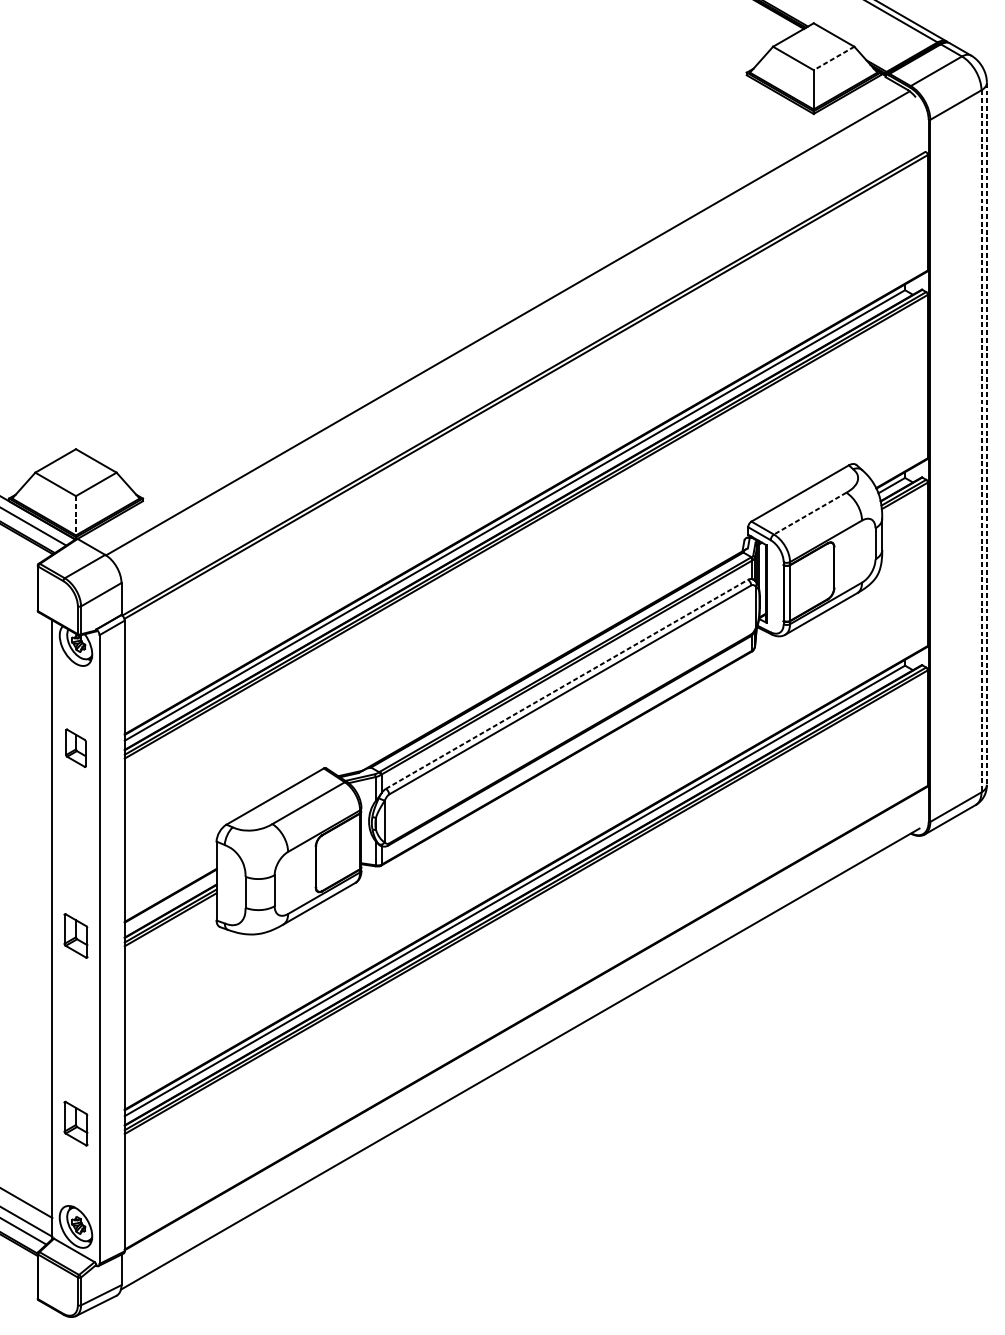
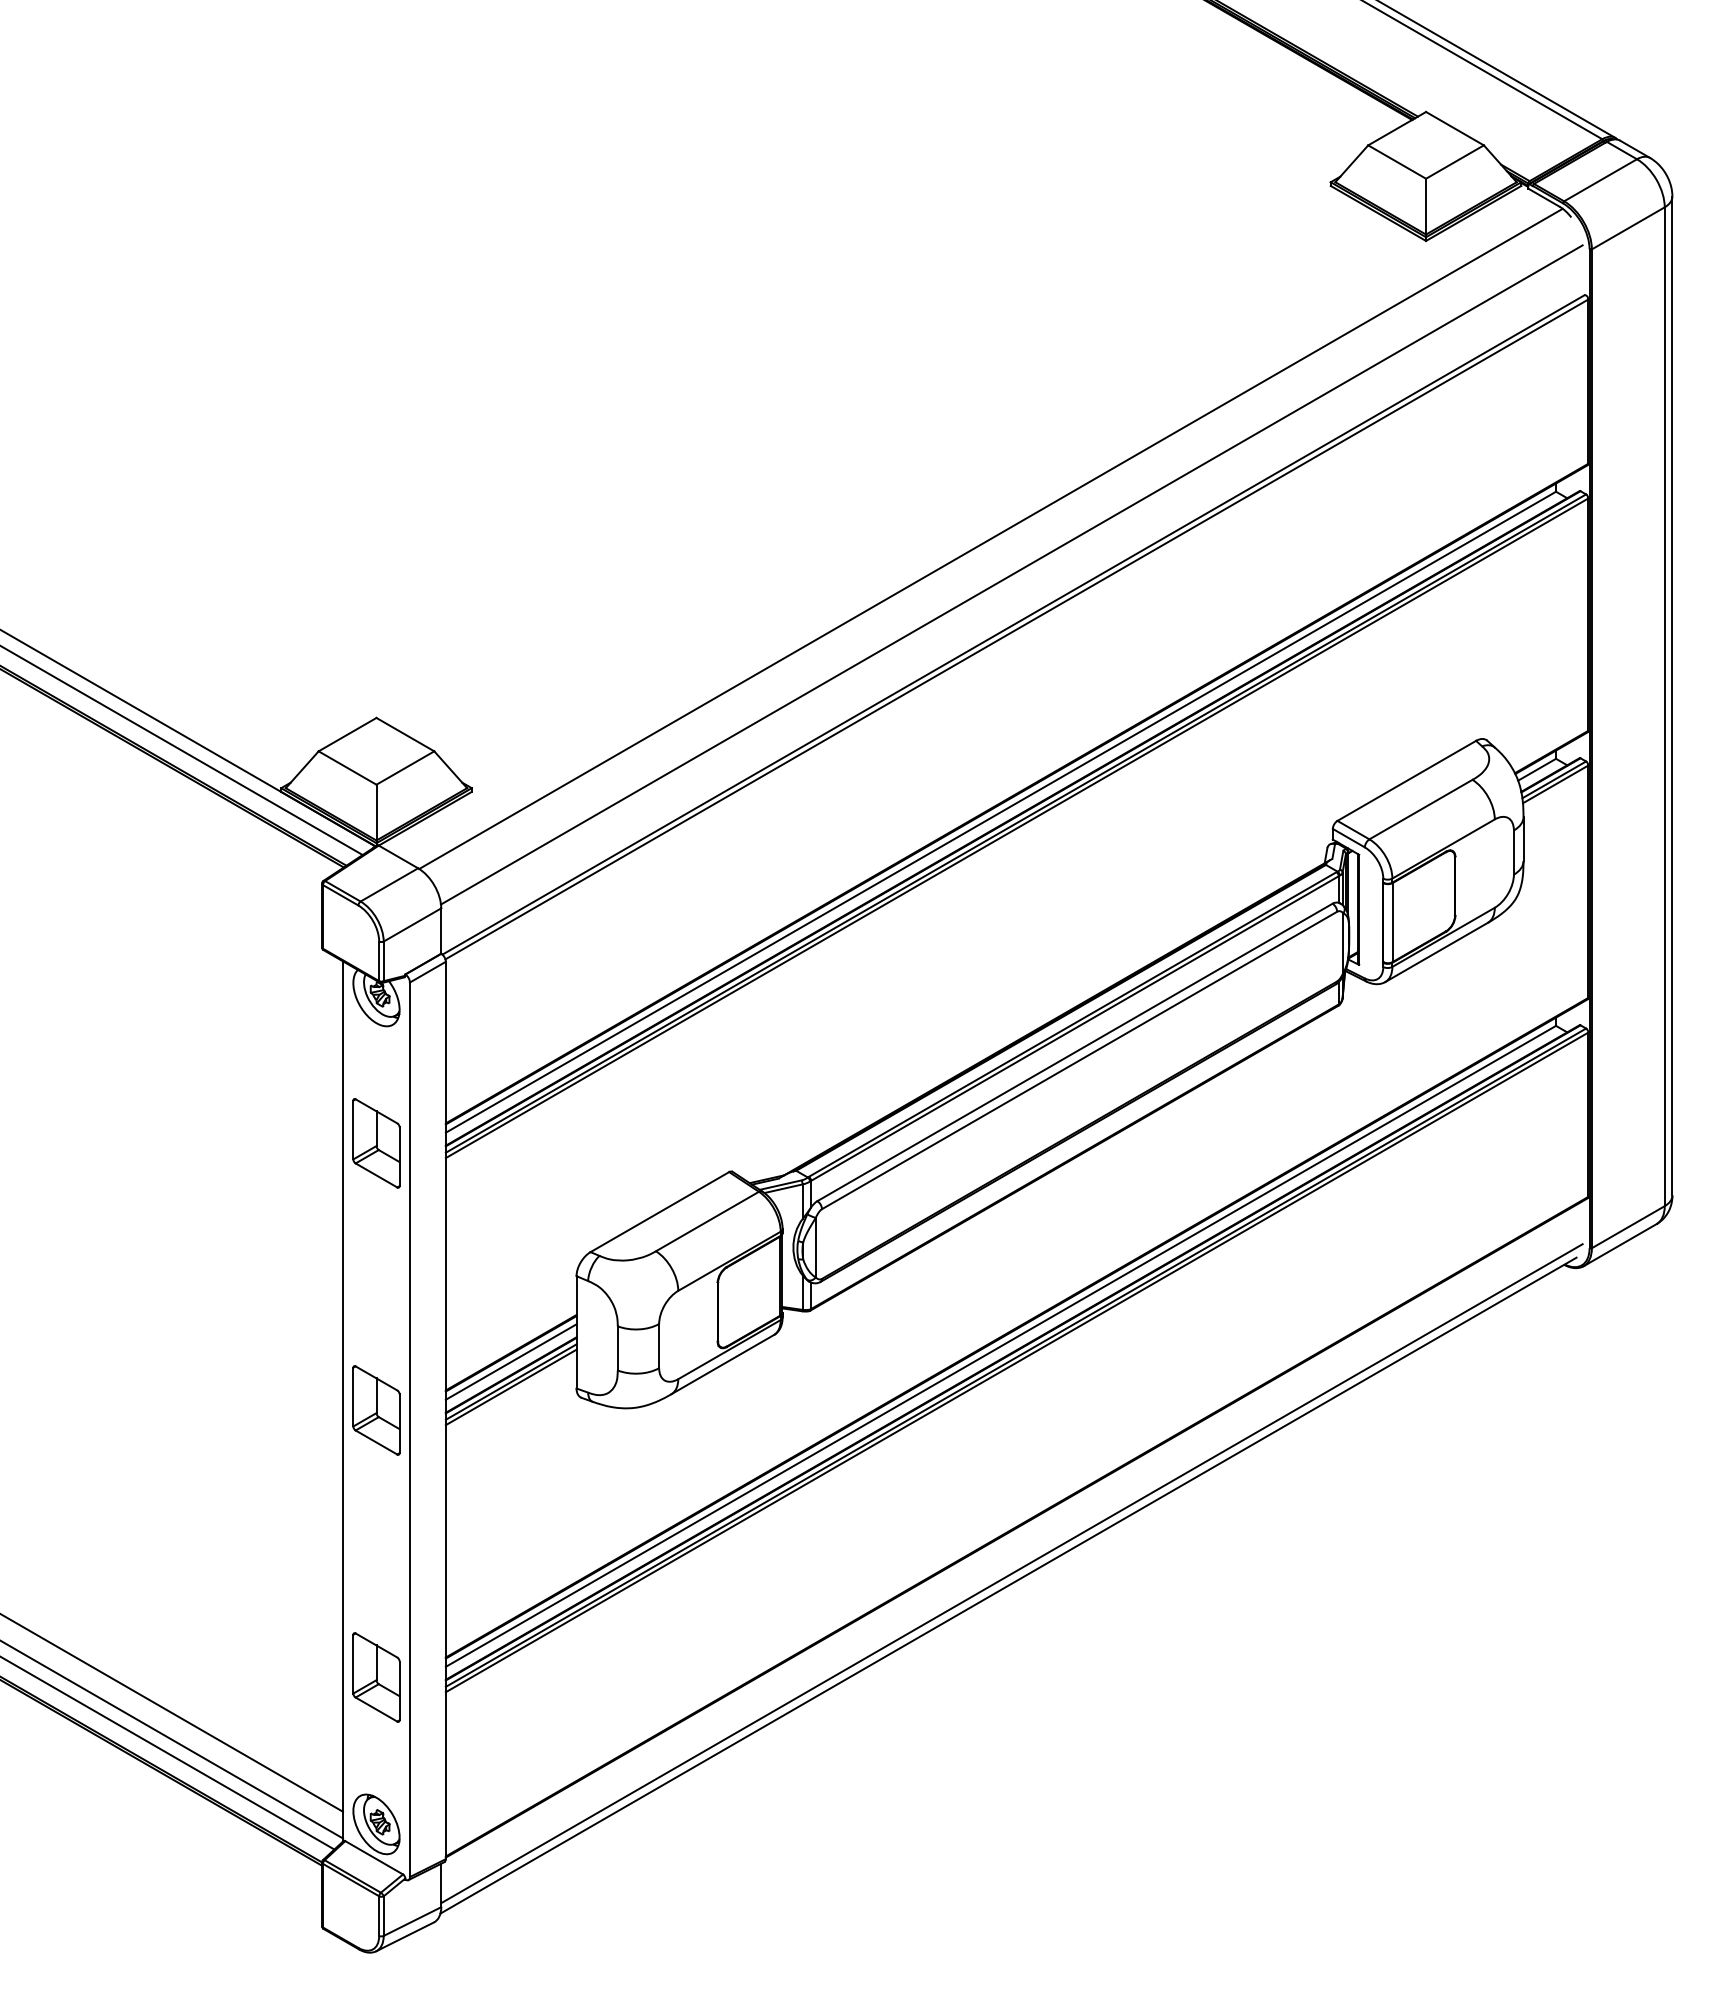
line: (833, 58) -> (1454, 162), dashed -> solid
line: (522, 348) -> (1011, 574), added
line: (986, 434) -> (1672, 696), dashed -> solid
line: (981, 441) -> (1664, 707), dashed -> solid
line: (809, 513) -> (1420, 809), dashed -> solid
line: (76, 515) -> (376, 812), dashed -> solid
line: (567, 684) -> (1075, 1052), dashed -> solid
part: (76, 748) -> (376, 1143), size x1.67
line: (170, 901) -> (510, 1361), added
part: (76, 936) -> (376, 1410), size x1.43
line: (522, 1050) -> (1011, 1573), added
part: (76, 1123) -> (376, 1677), size x1.43

